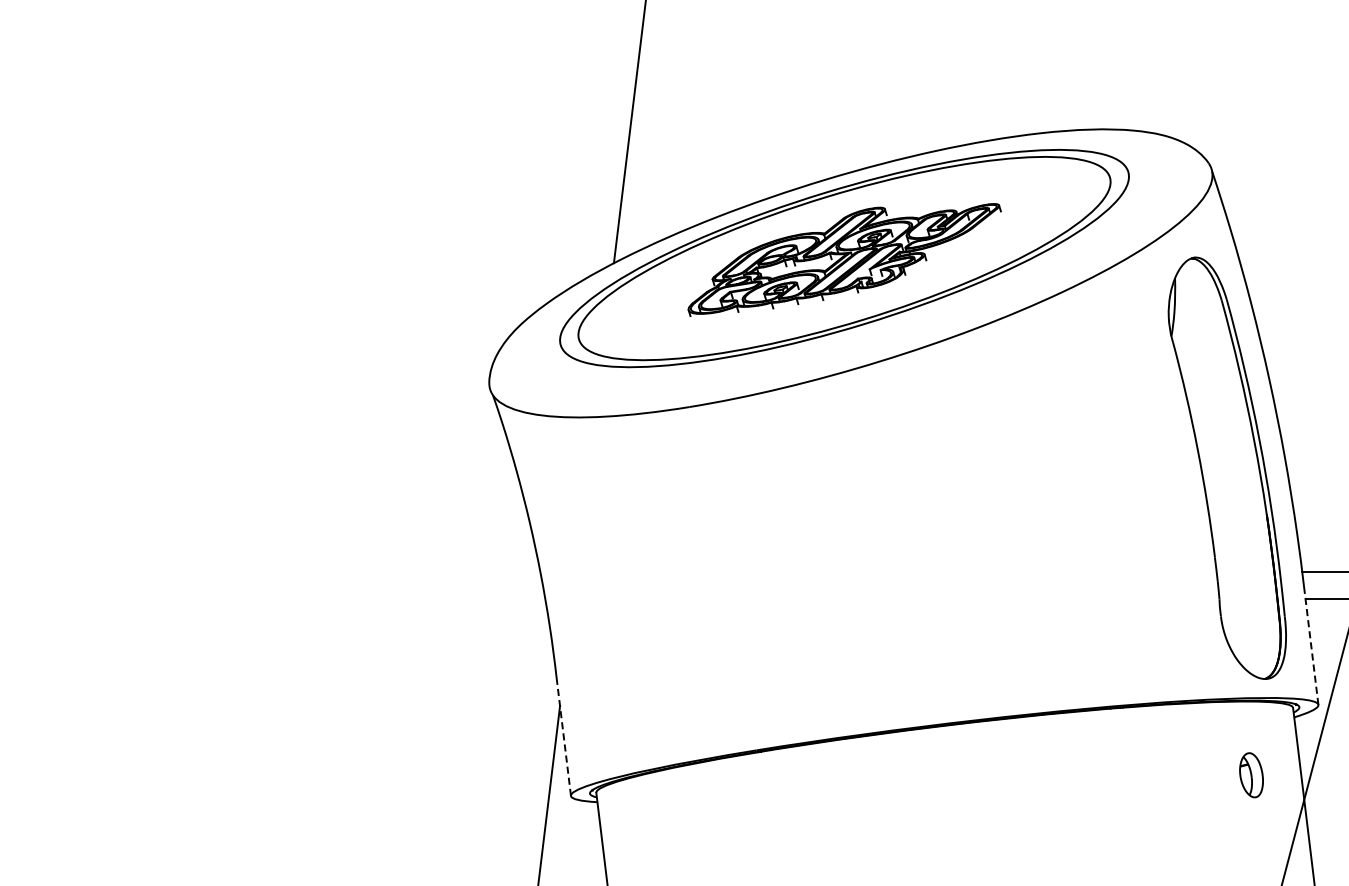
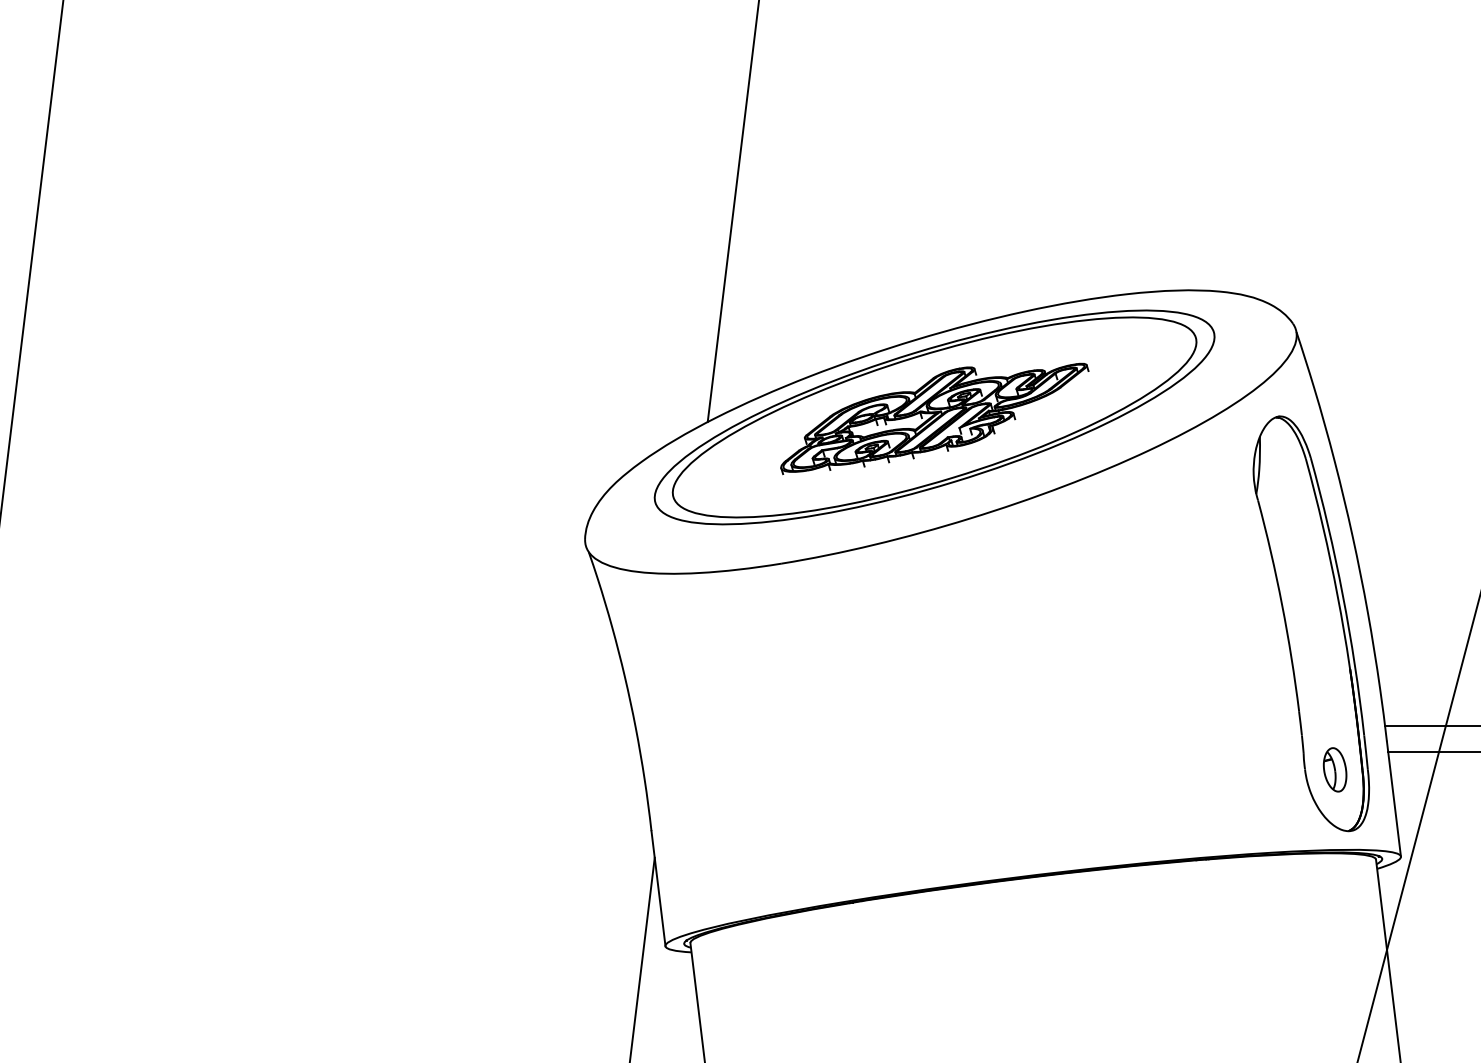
line: (1310, 646) -> (1393, 799), dashed -> solid
line: (563, 737) -> (658, 888), dashed -> solid
part: (1250, 774) -> (1334, 769), moved

